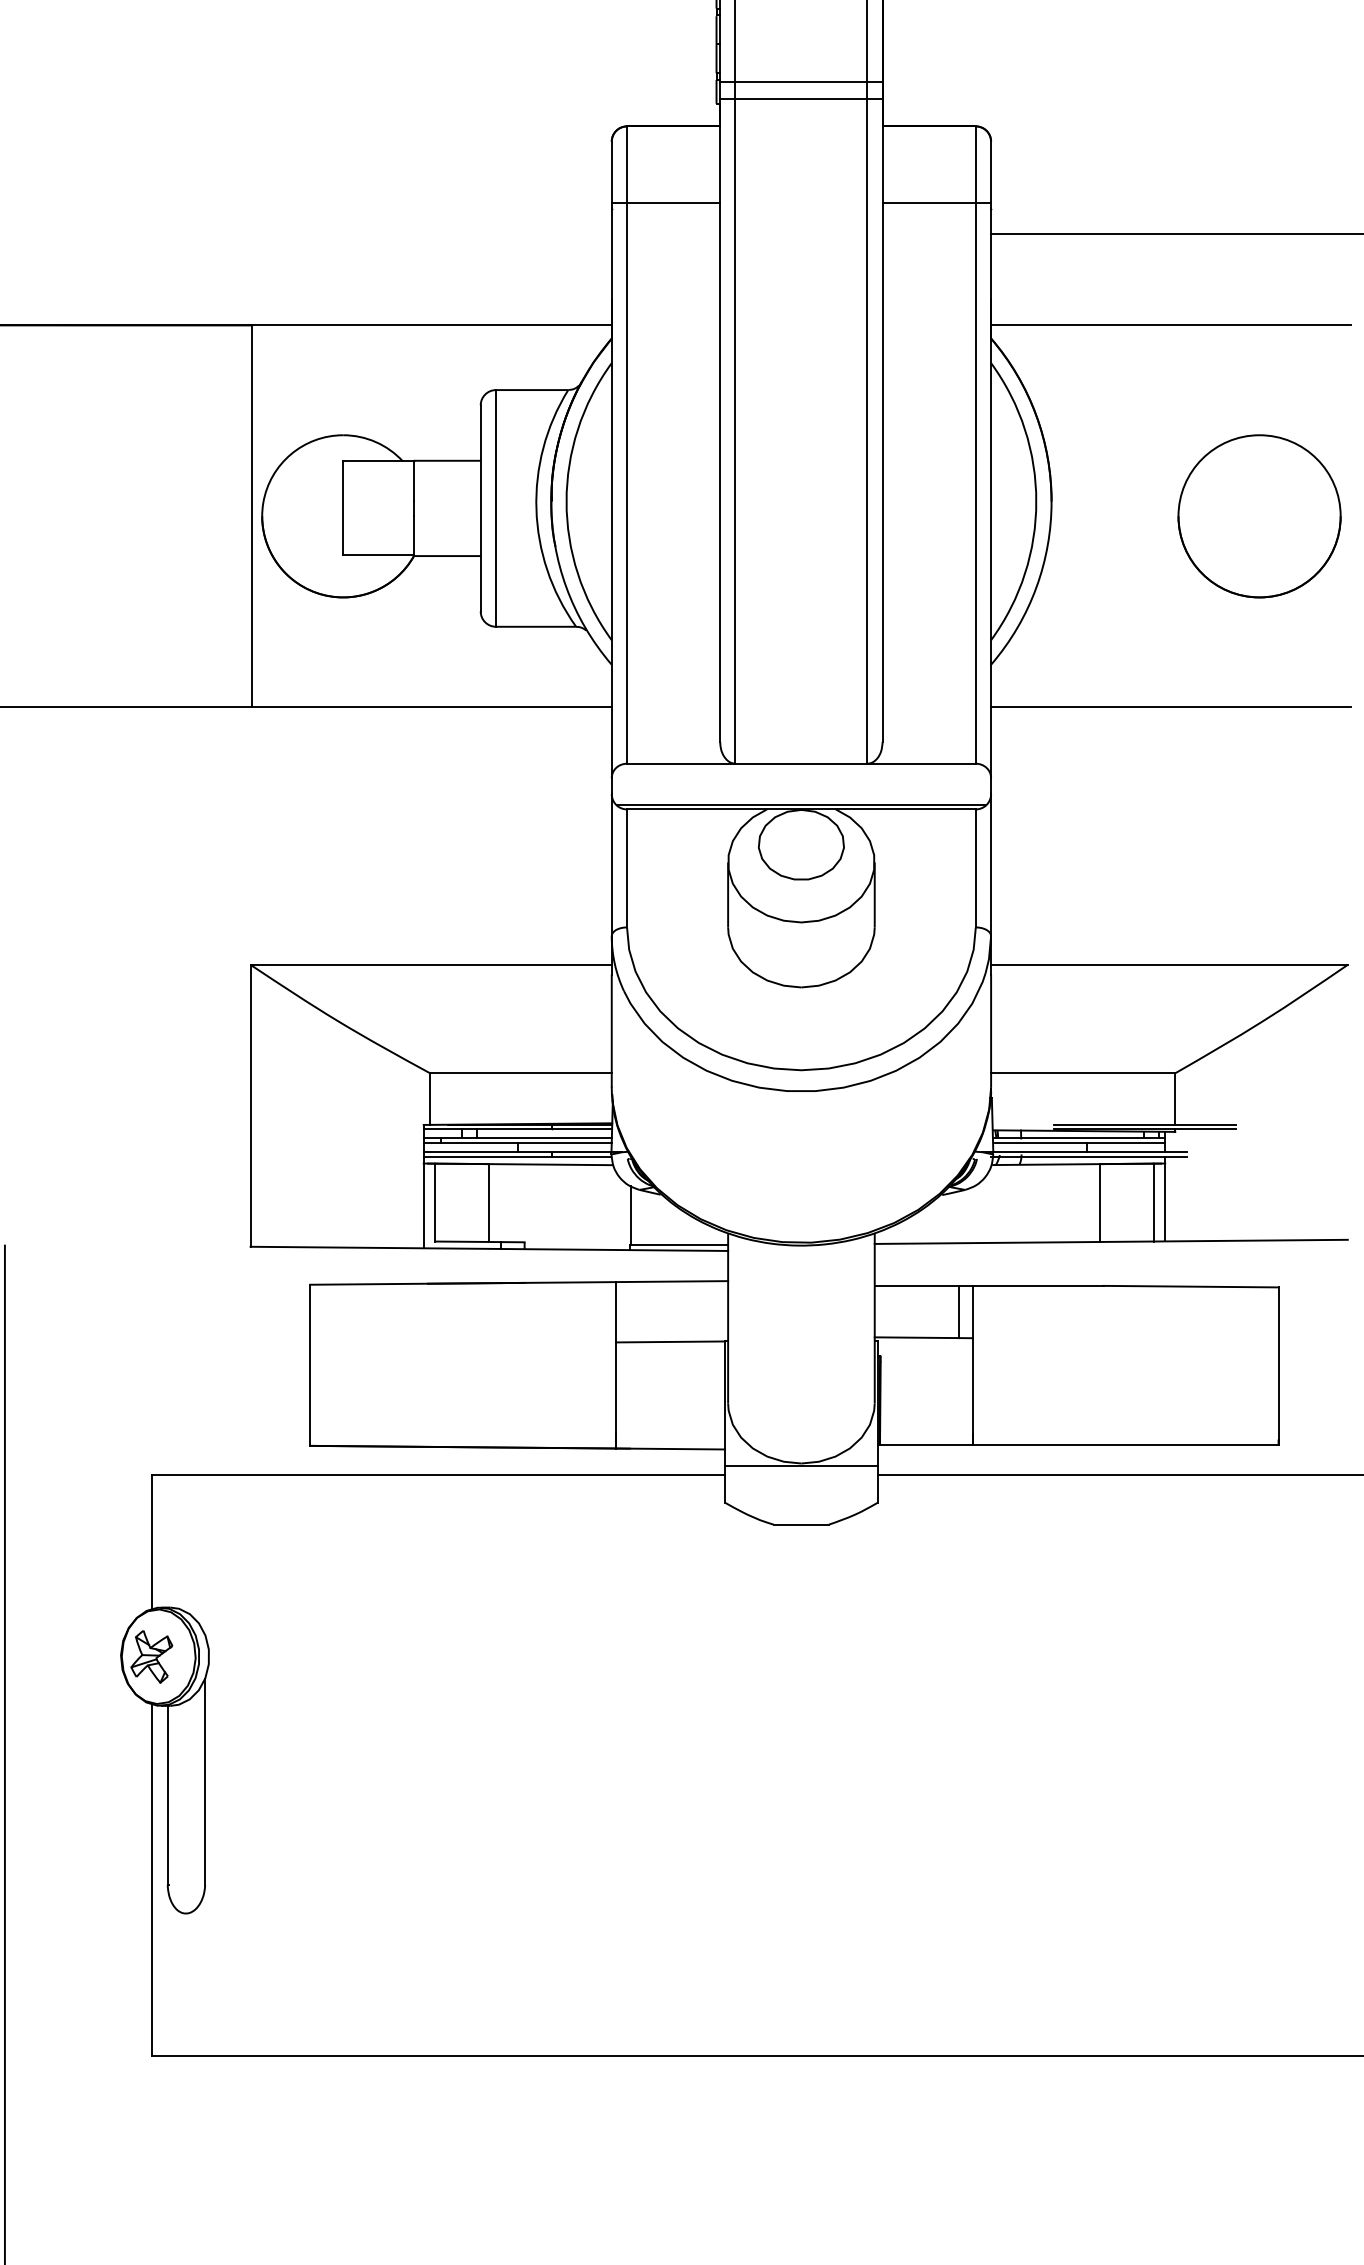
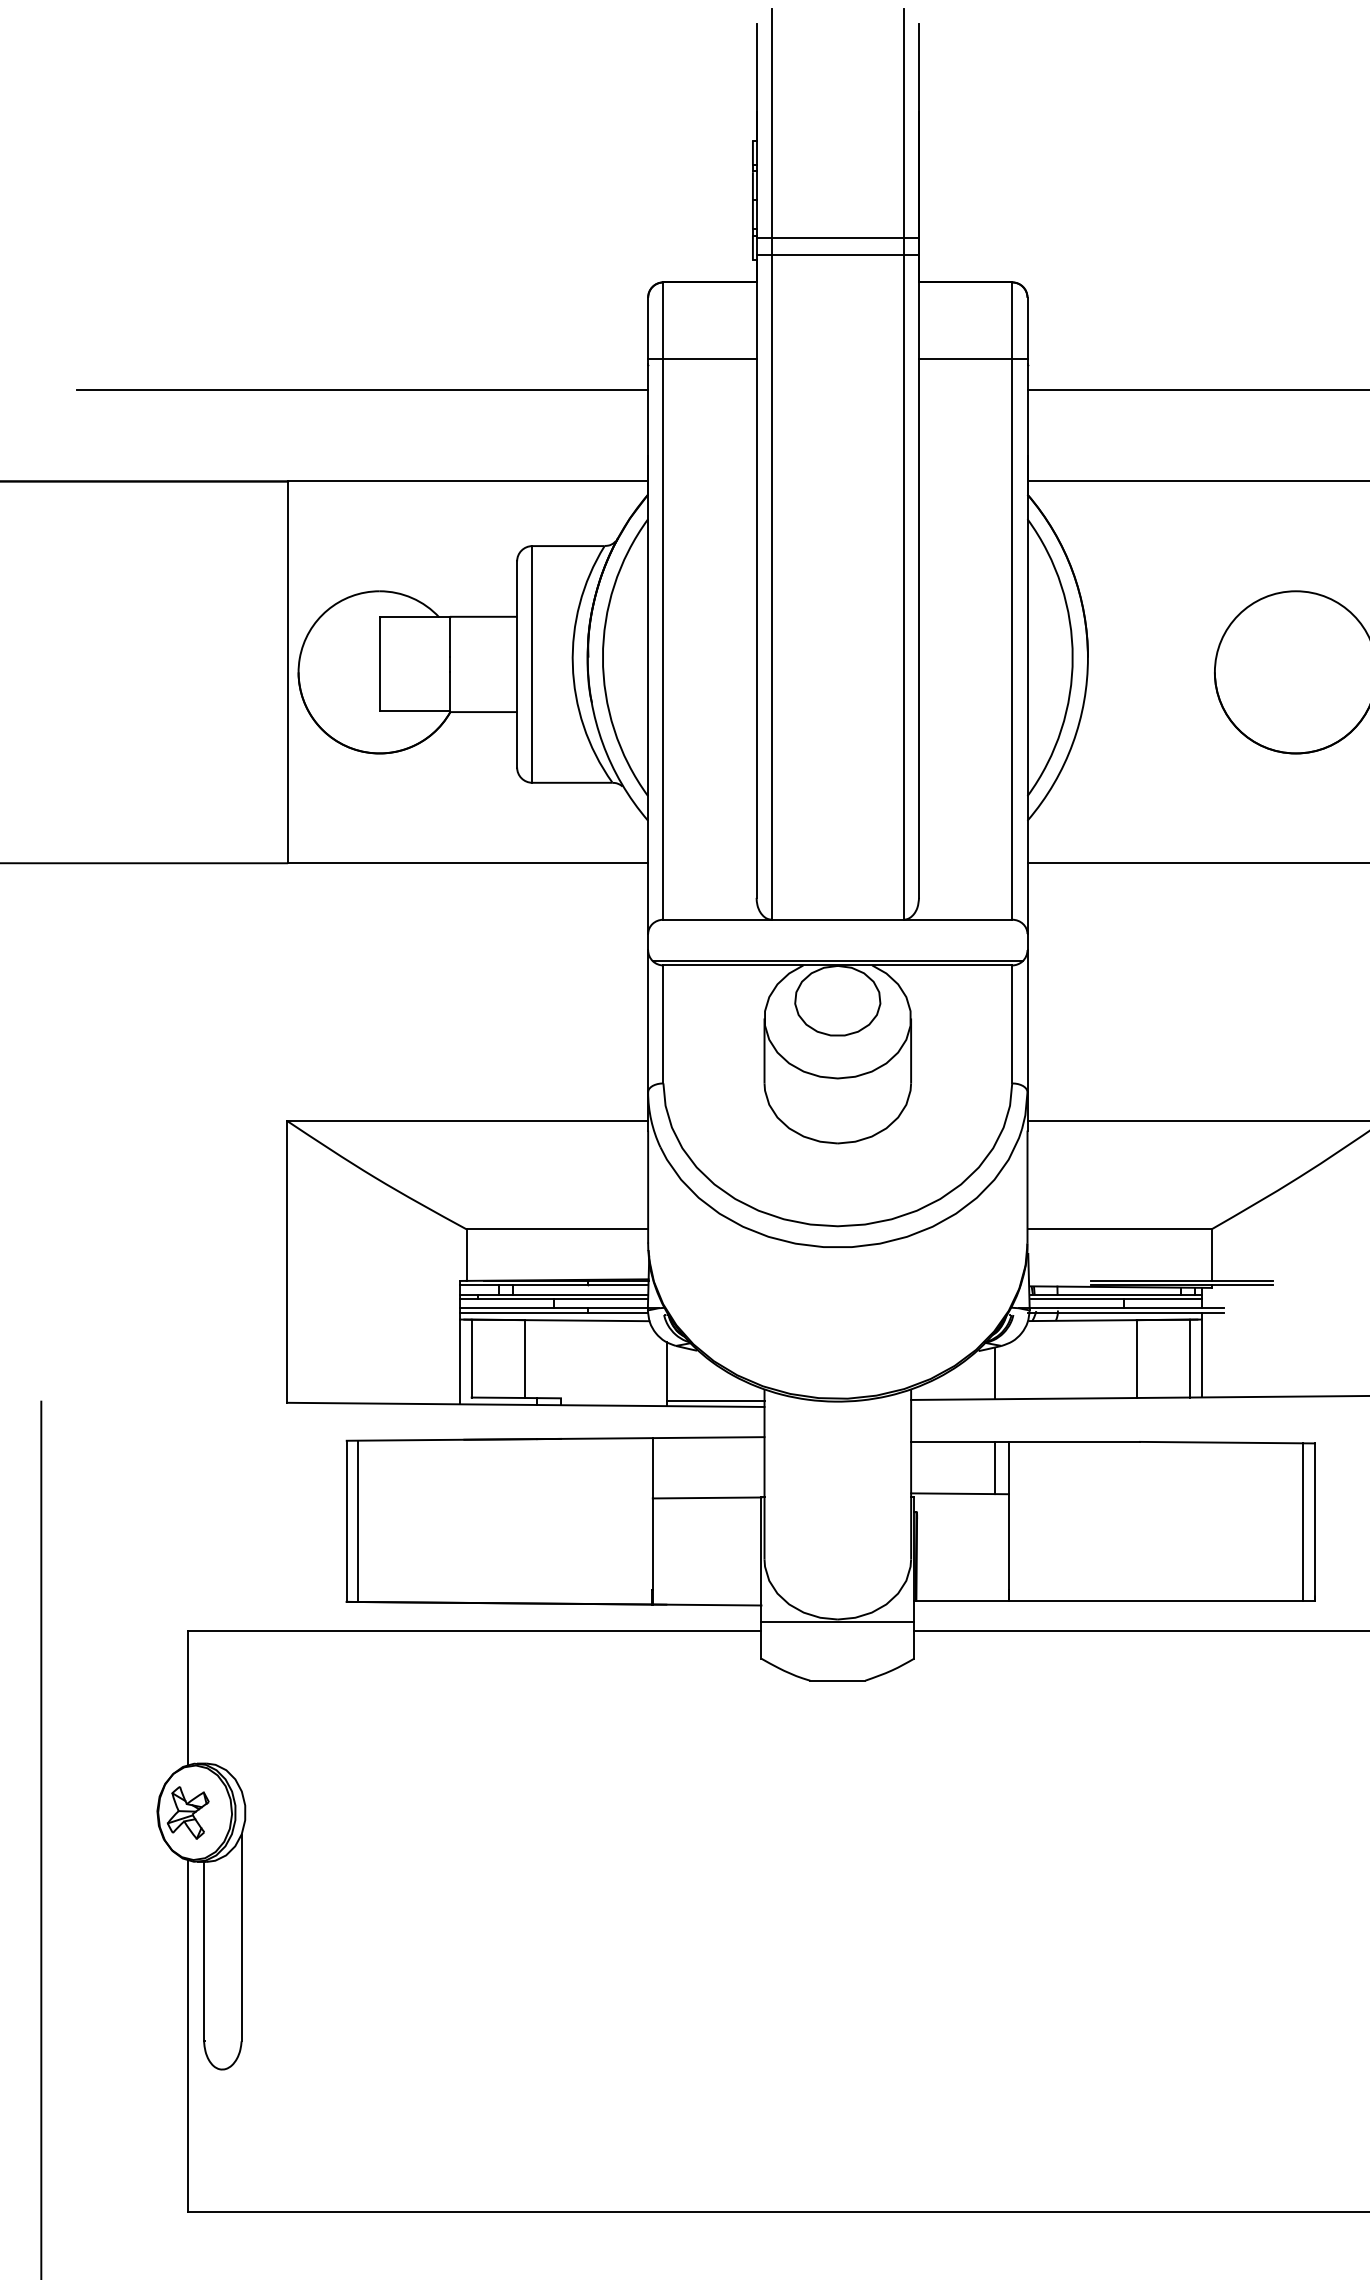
line: (326, 234) -> (362, 390), added
line: (958, 1217) -> (994, 1373), added
line: (322, 1364) -> (358, 1520), added
line: (1267, 1365) -> (1303, 1521), added

